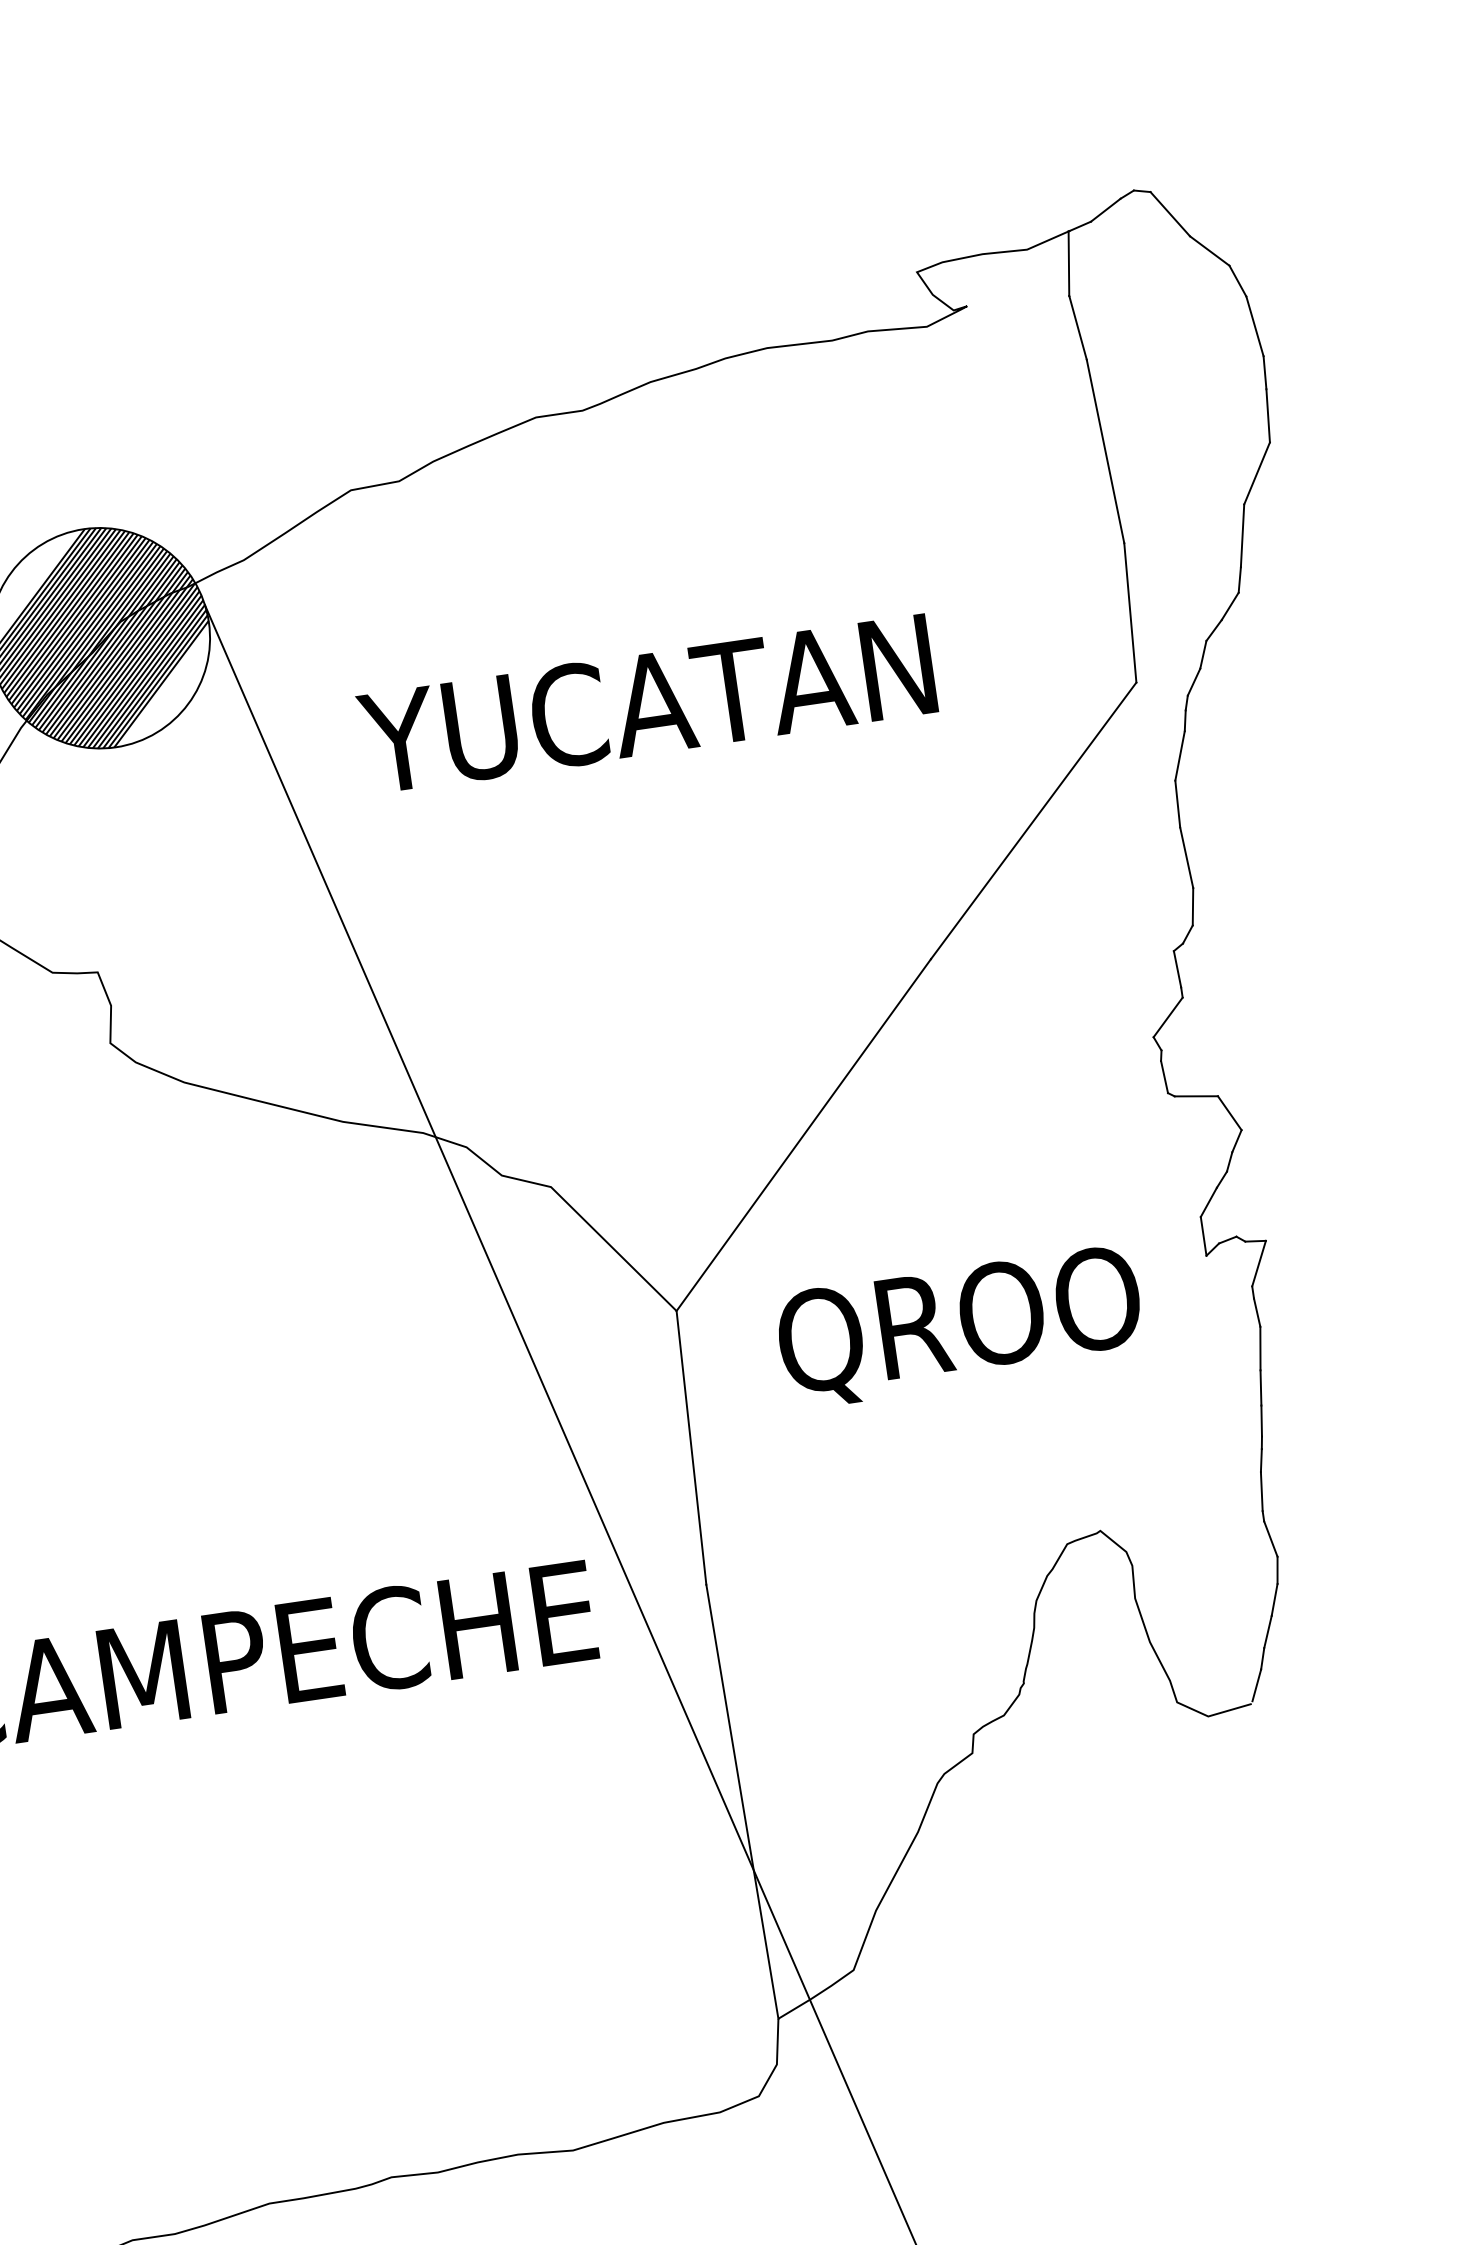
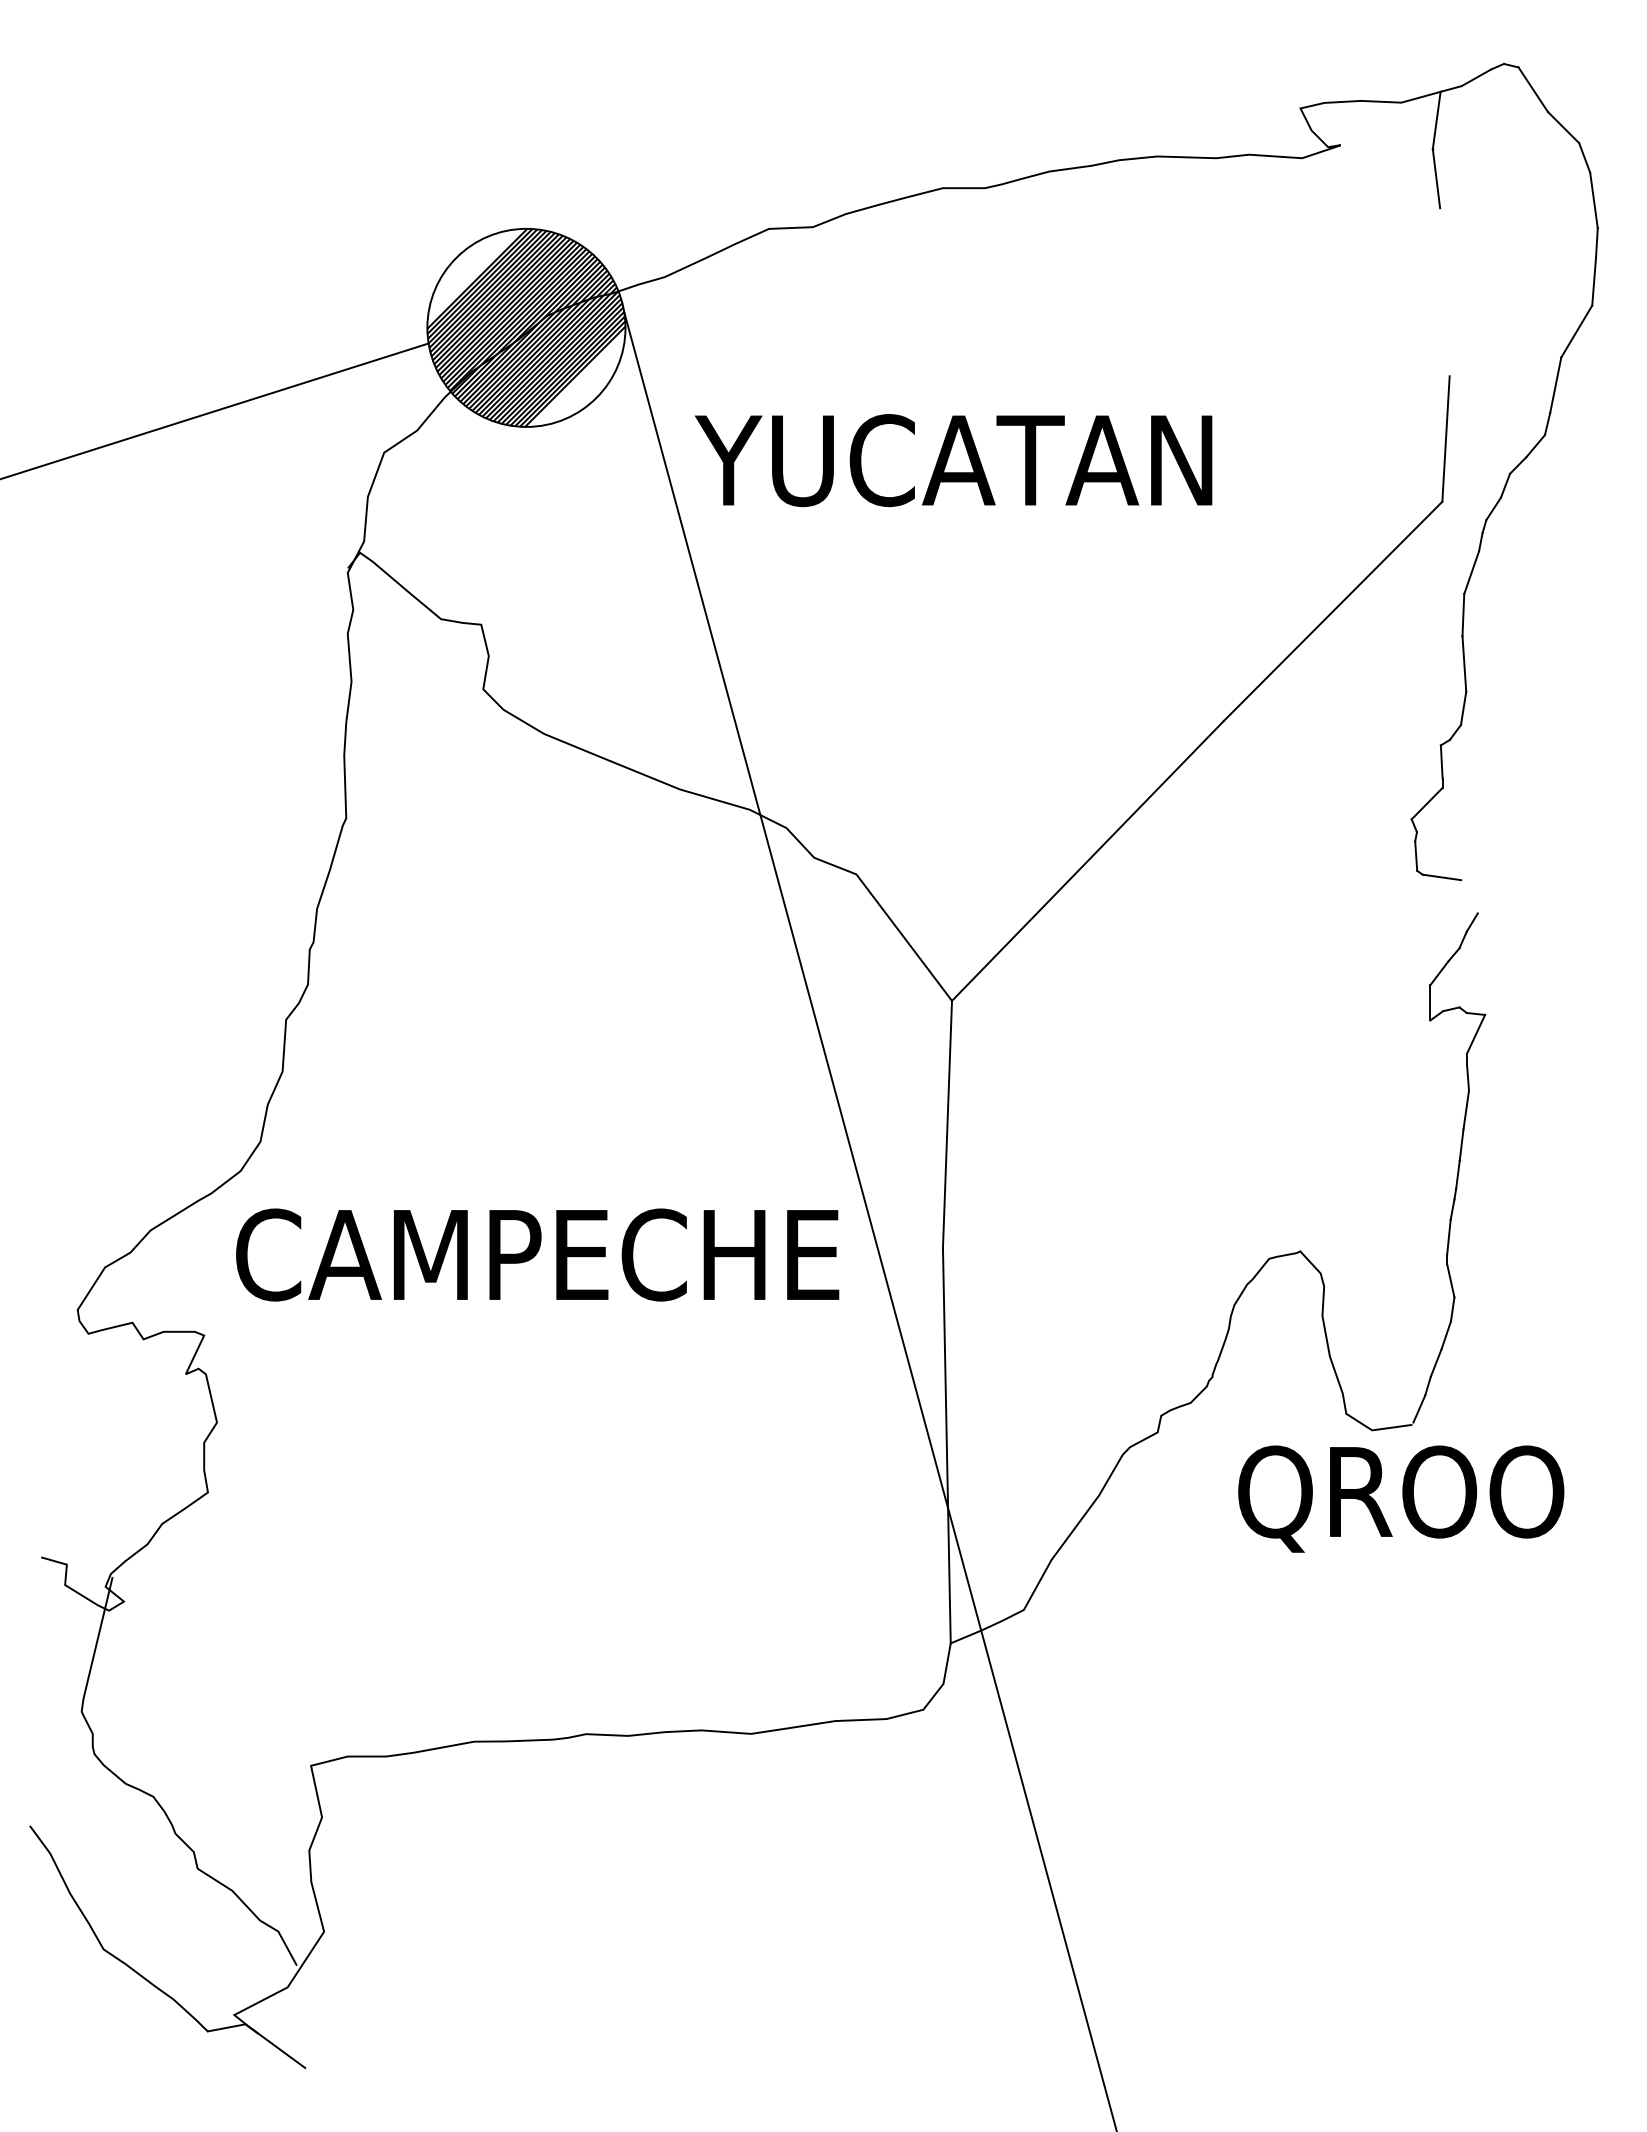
line: (1105, 451) -> (1444, 292), removed
text: (647, 704) -> (953, 460), moved
line: (1229, 1112) -> (1469, 896), removed
text: (960, 1326) -> (1401, 1498), moved

